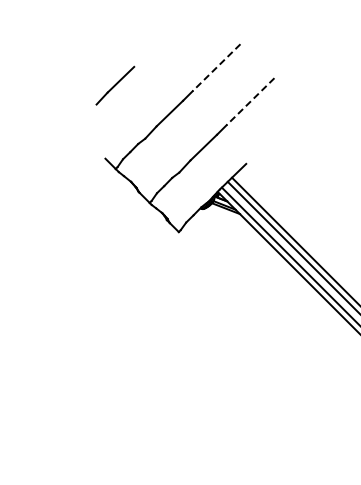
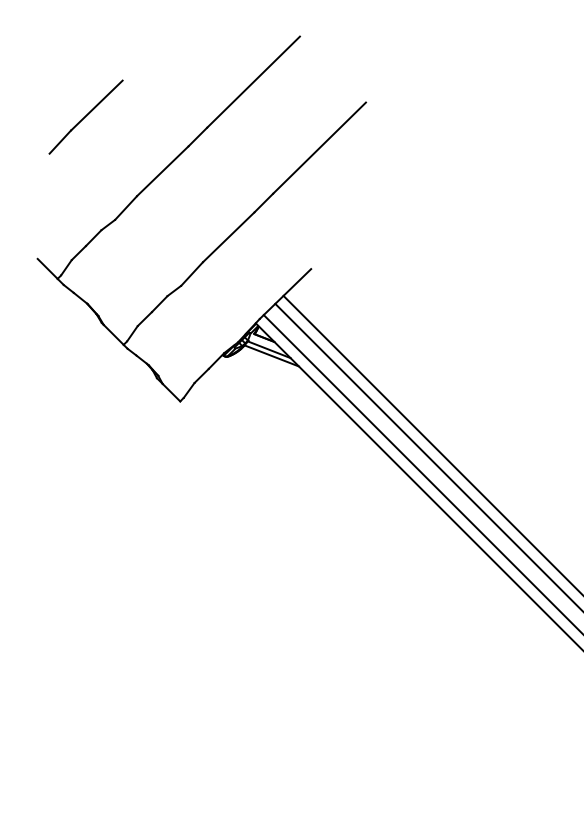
line: (216, 68) -> (253, 83), dashed -> solid
line: (115, 85) -> (86, 116), moved
line: (250, 102) -> (319, 149), dashed -> solid

